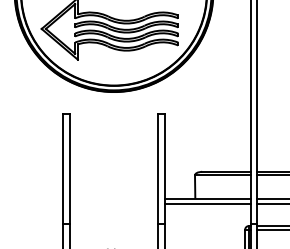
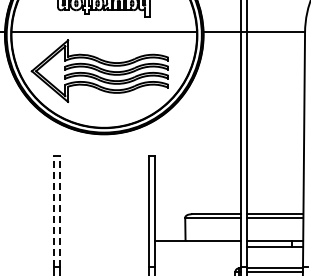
line: (63, 168) -> (53, 210), solid -> dashed
line: (69, 168) -> (59, 210), solid -> dashed
line: (207, 204) -> (197, 246), removed

